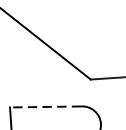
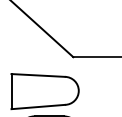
line: (46, 106) -> (38, 75), dashed -> solid

